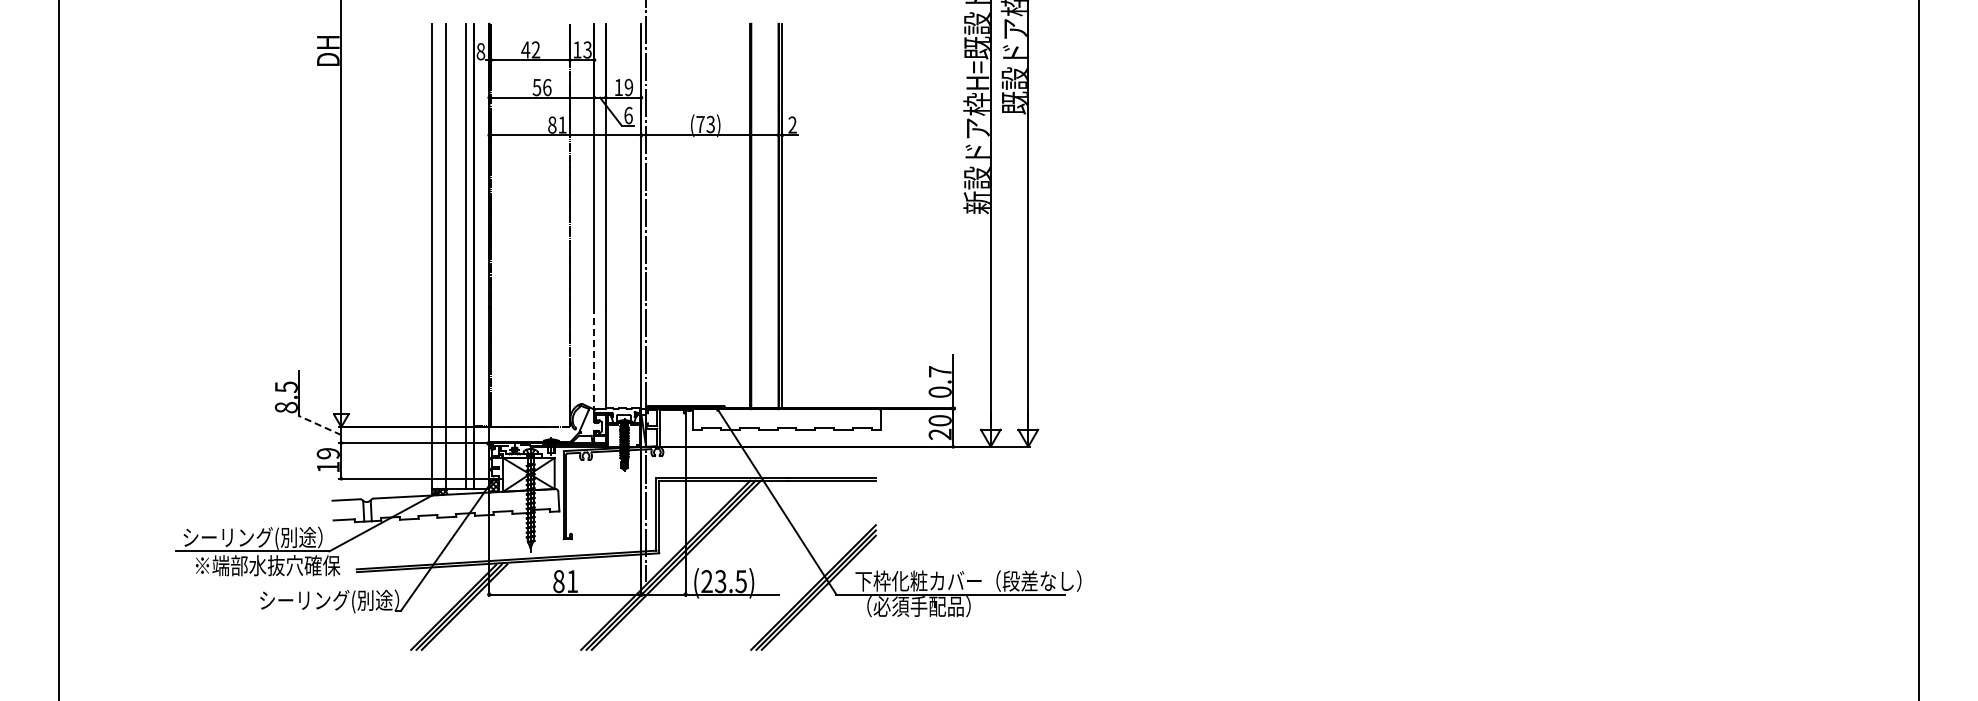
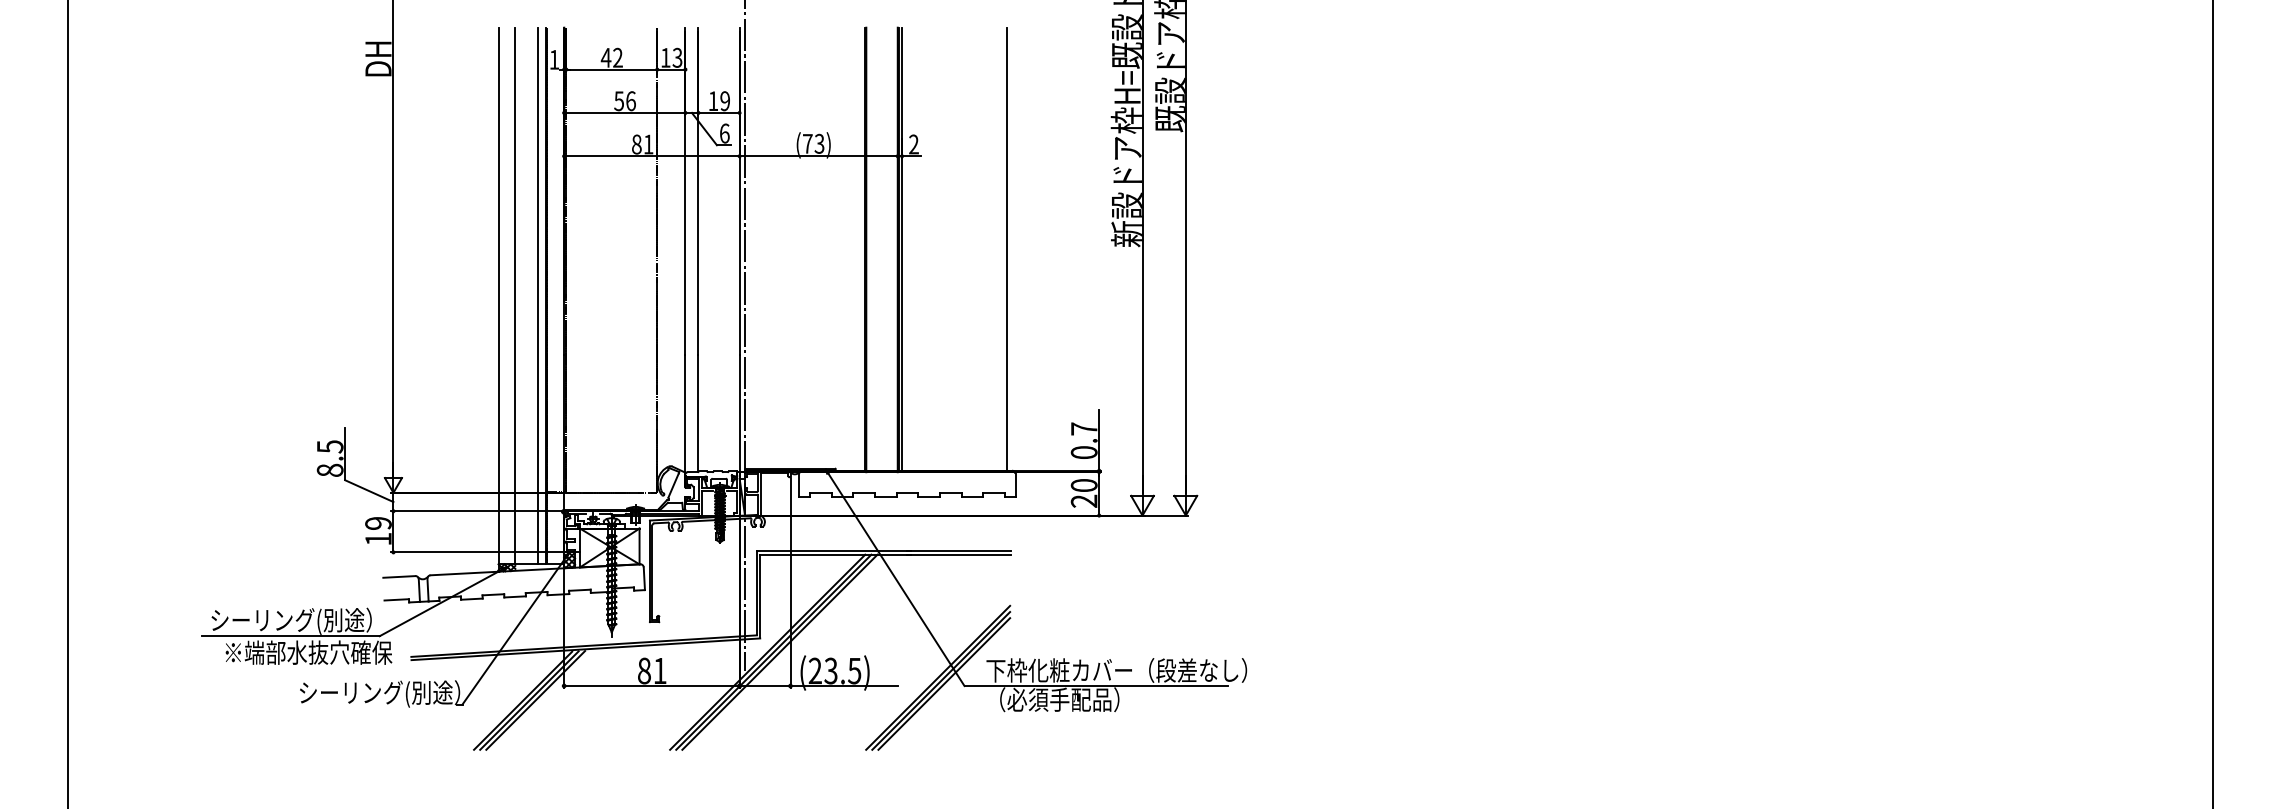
text: (480, 51) -> (553, 59), 8 -> 1
line: (873, 215) -> (1007, 248), added
line: (594, 358) -> (685, 413), dashed -> solid
line: (320, 425) -> (369, 491), dashed -> solid

